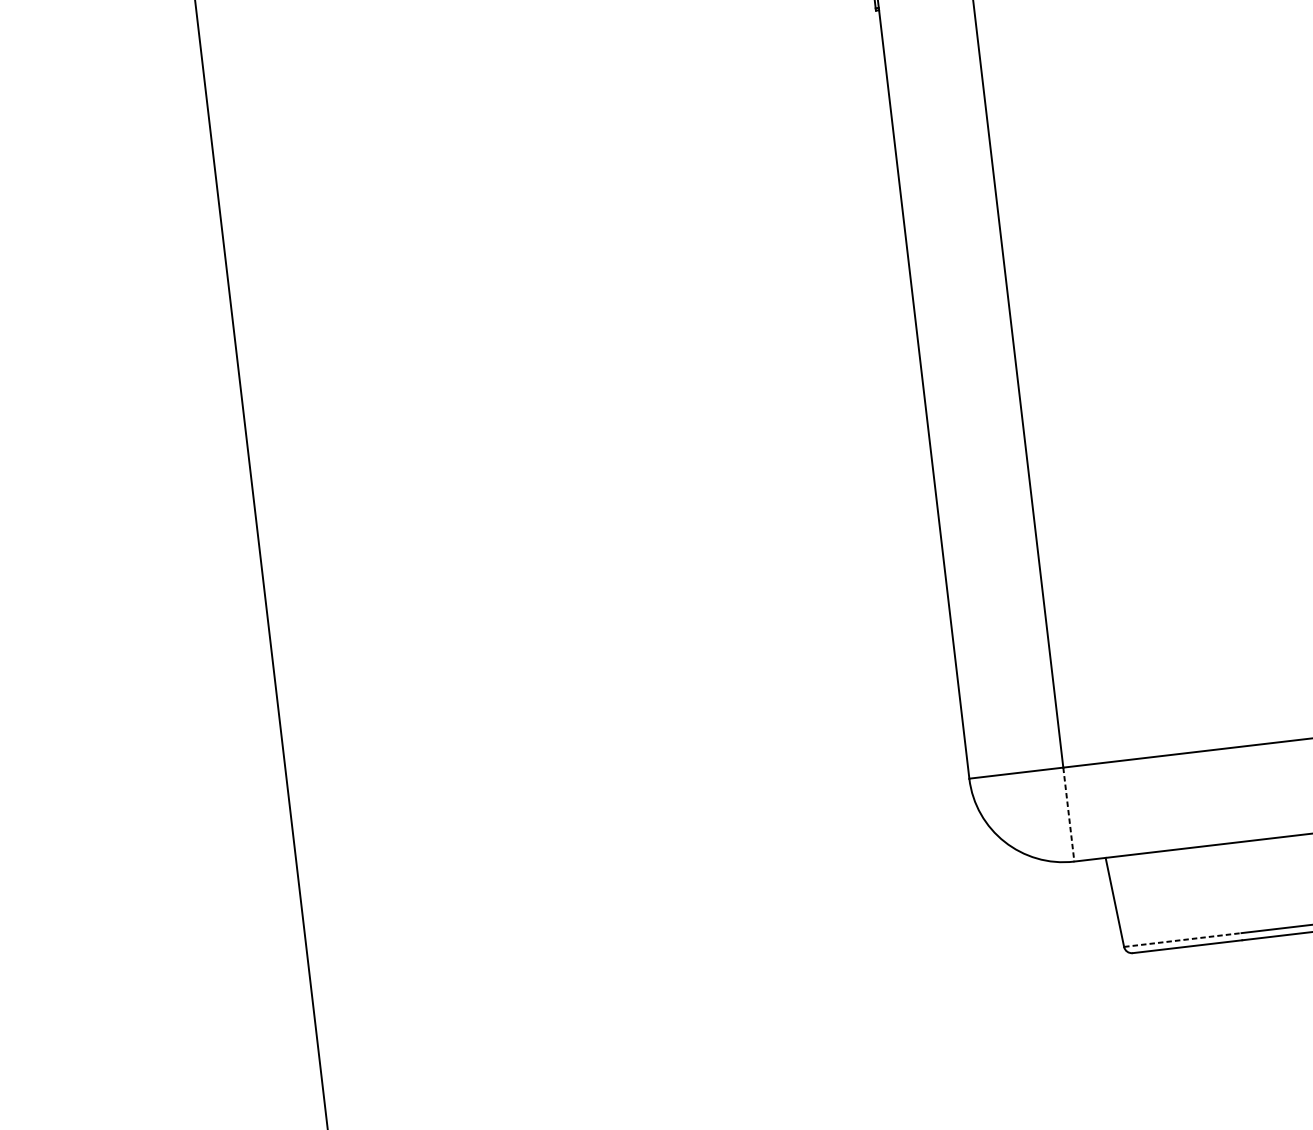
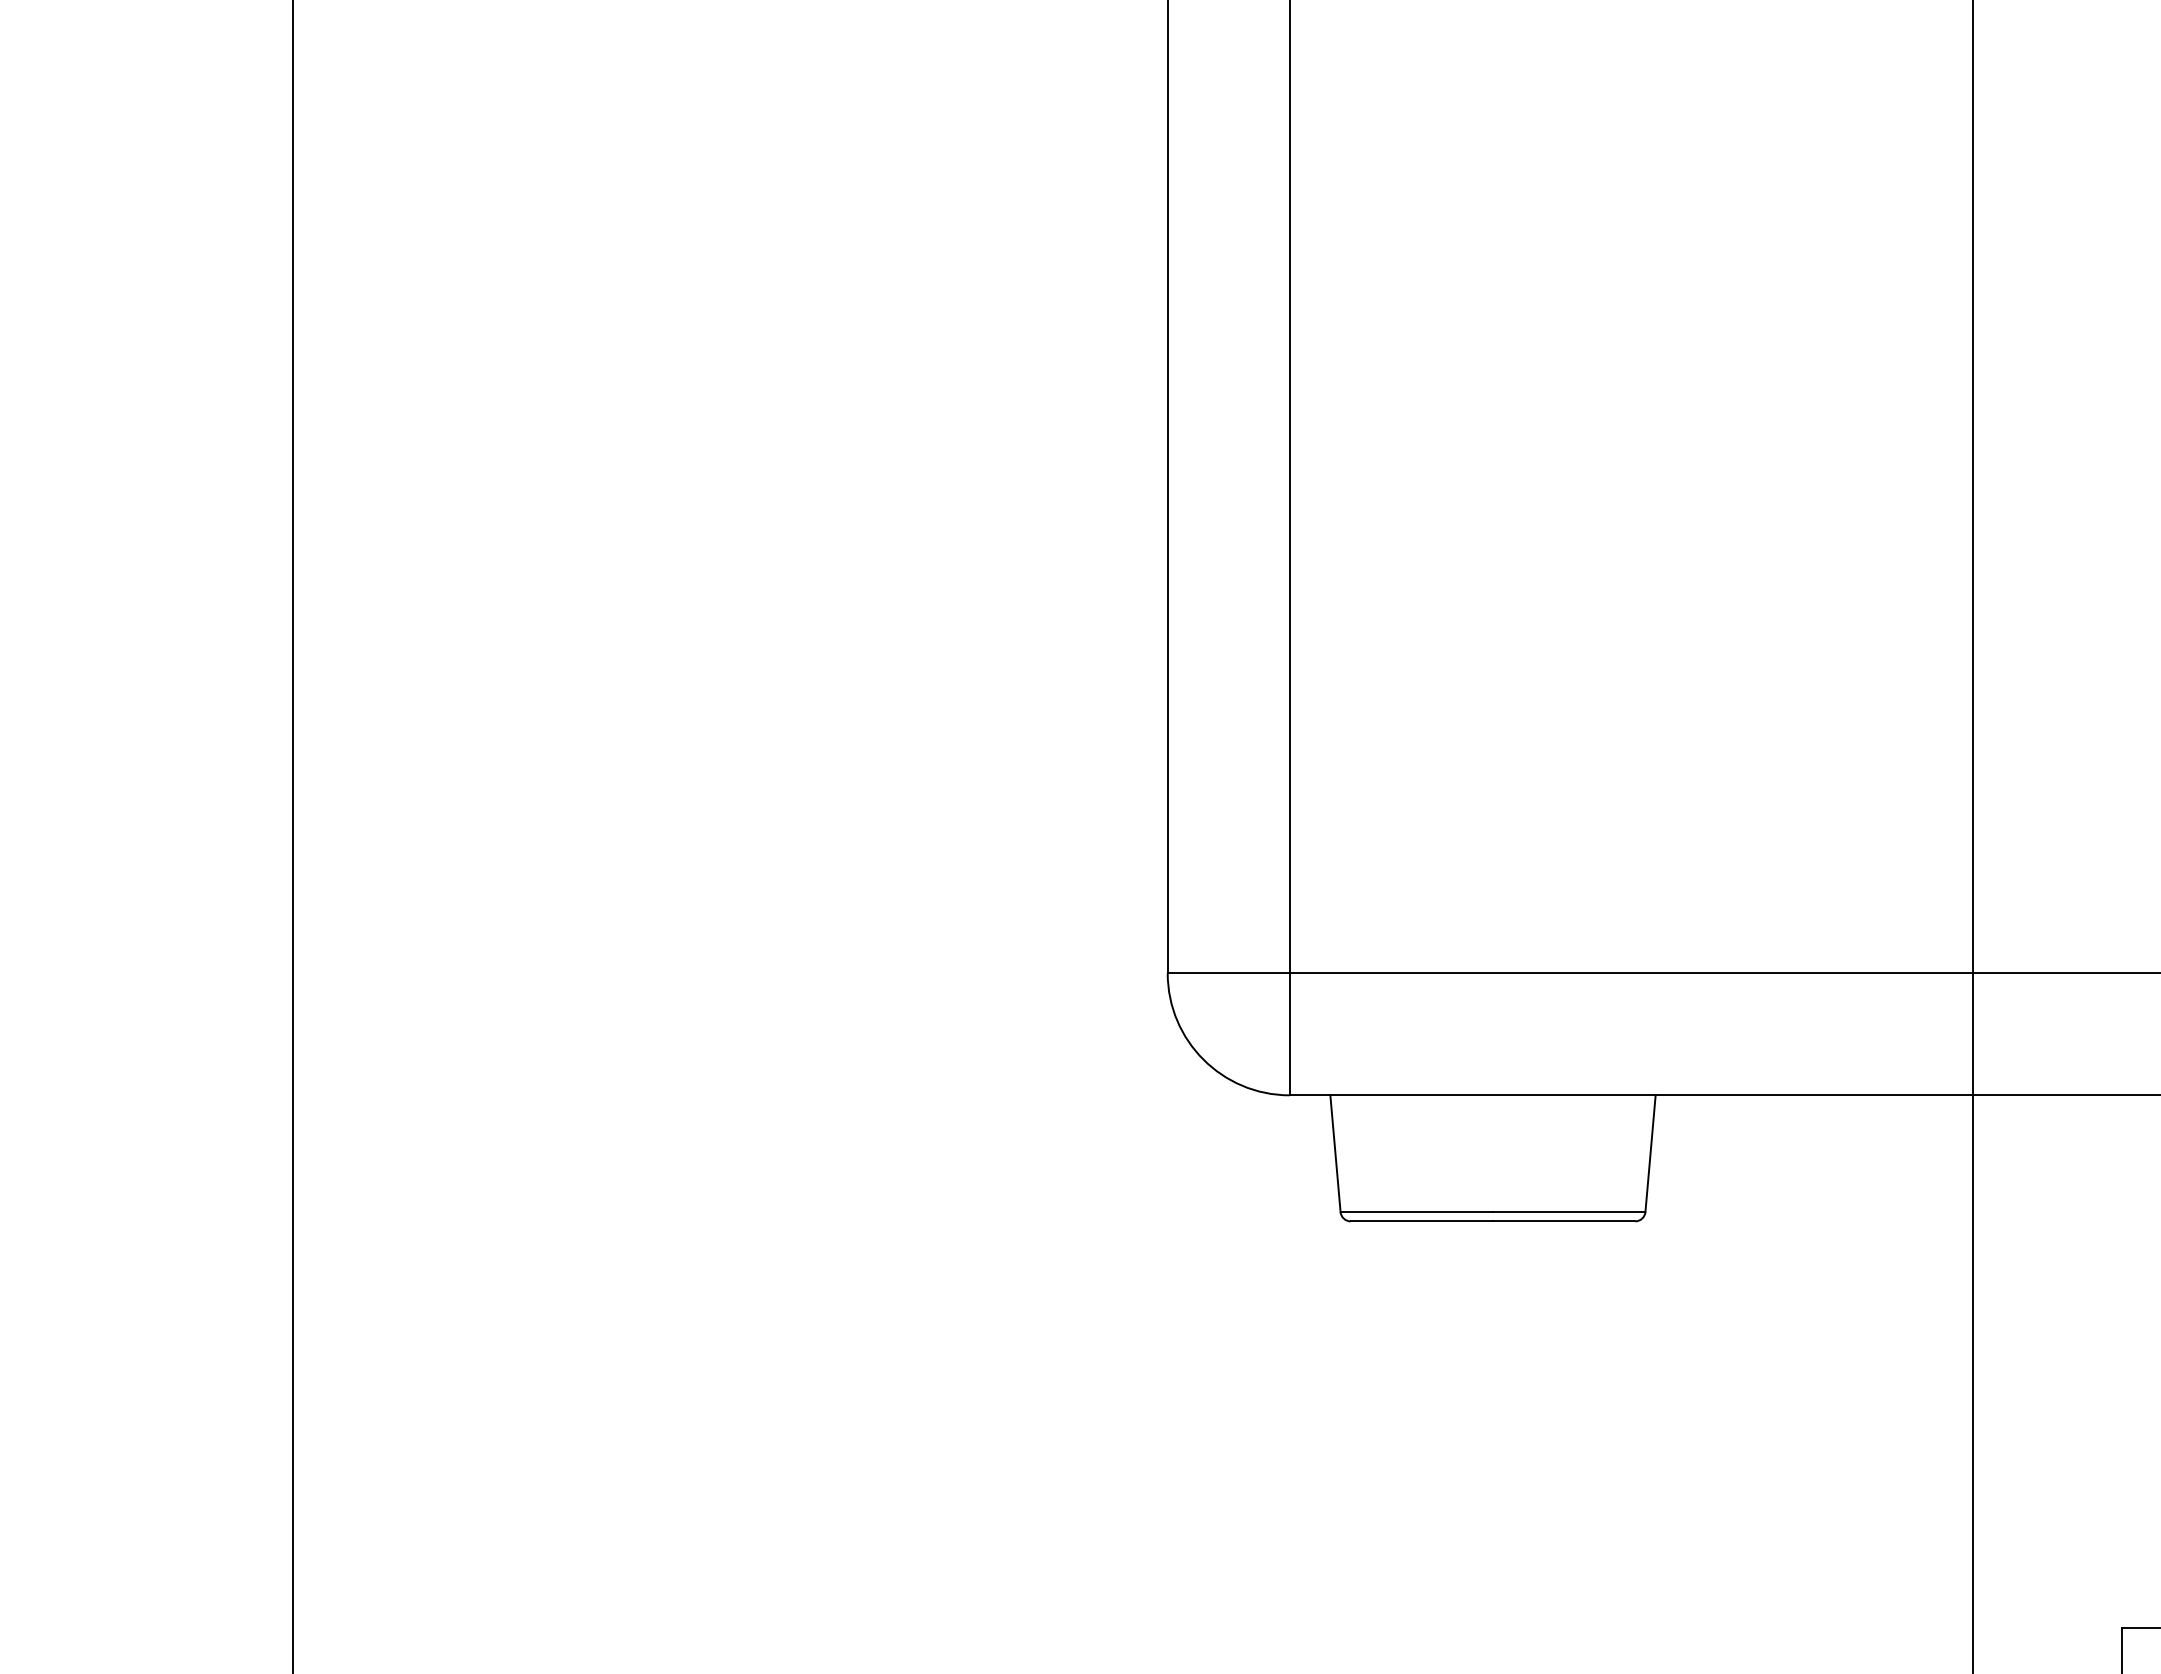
line: (1068, 814) -> (1289, 1034), dashed -> solid
line: (1183, 940) -> (1417, 1212), dashed -> solid

